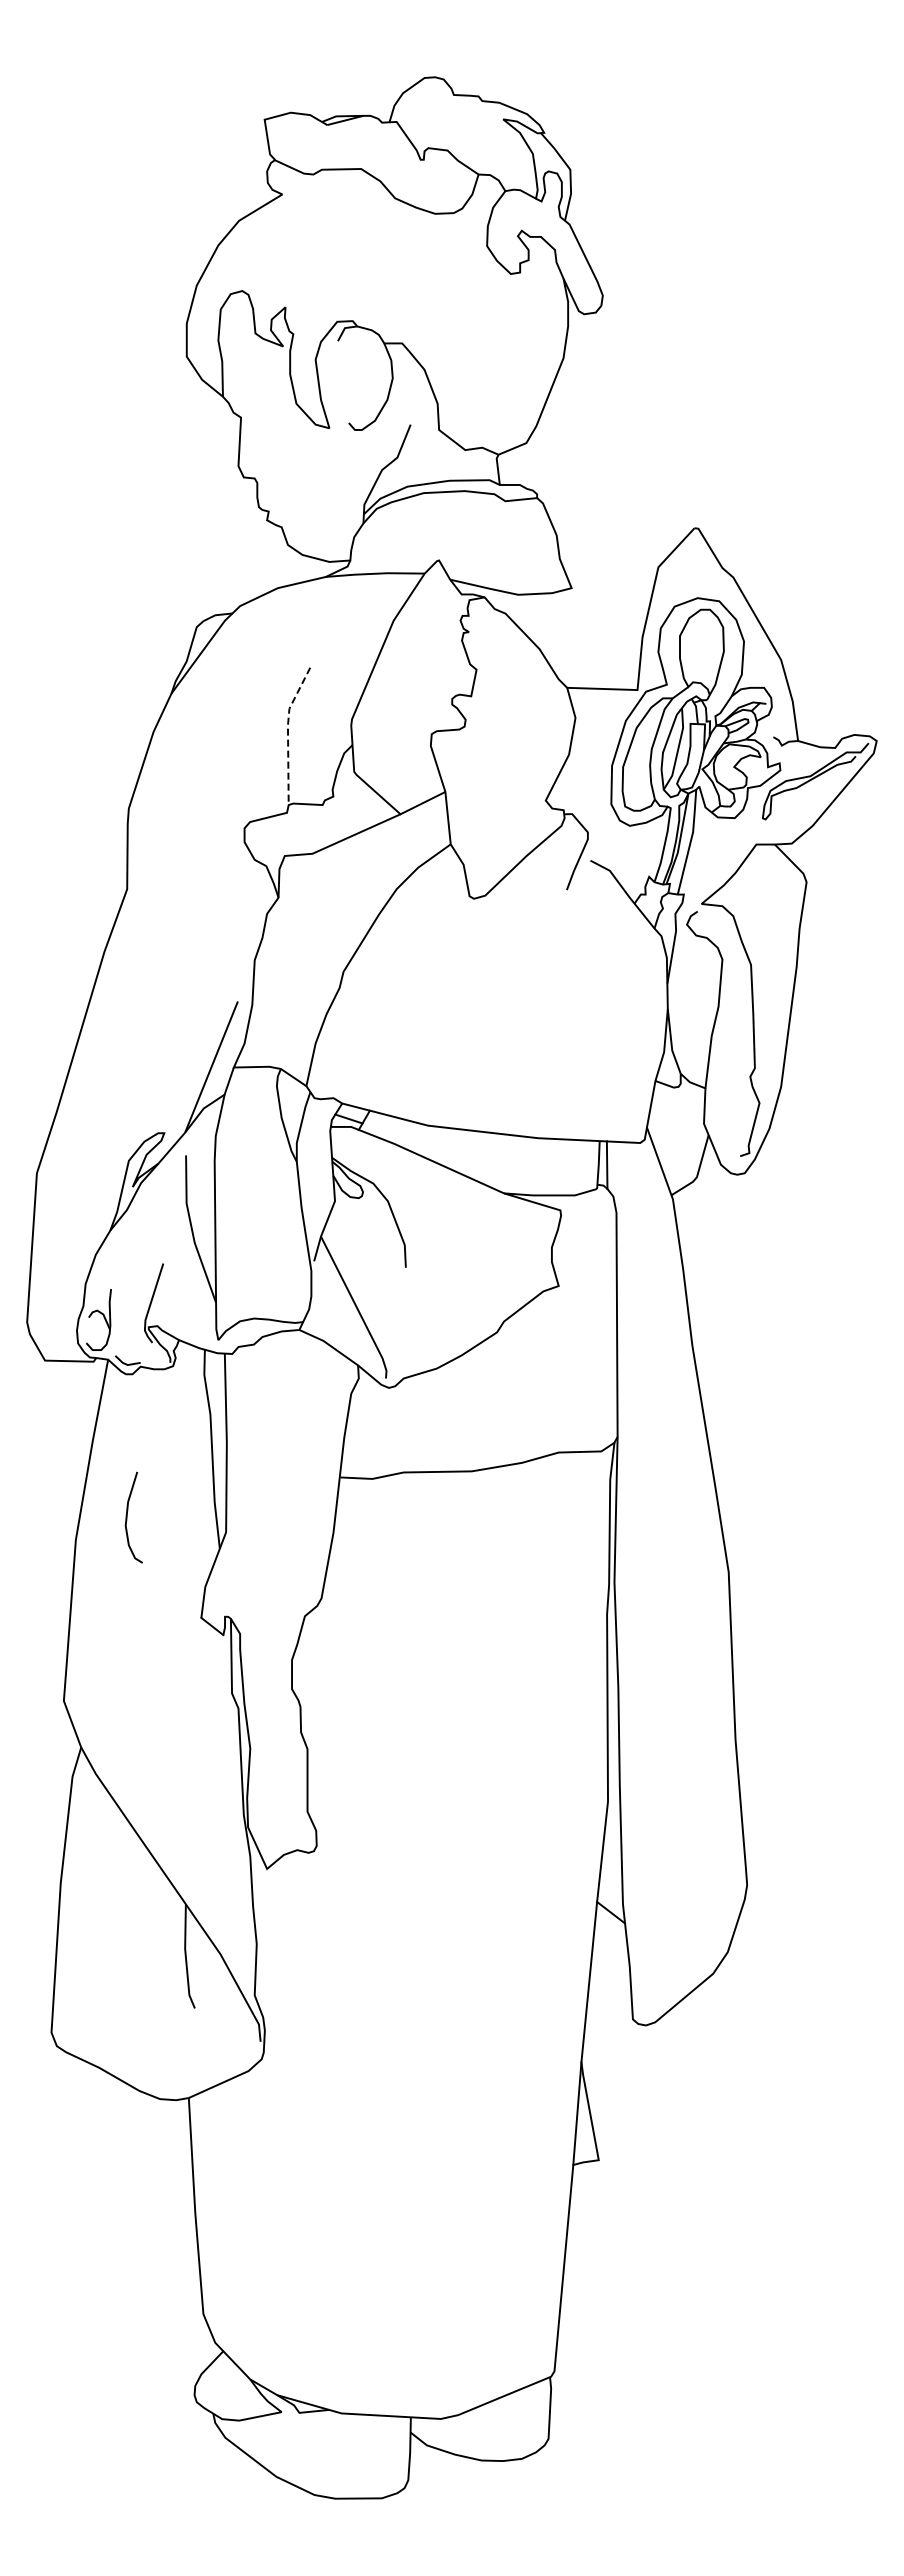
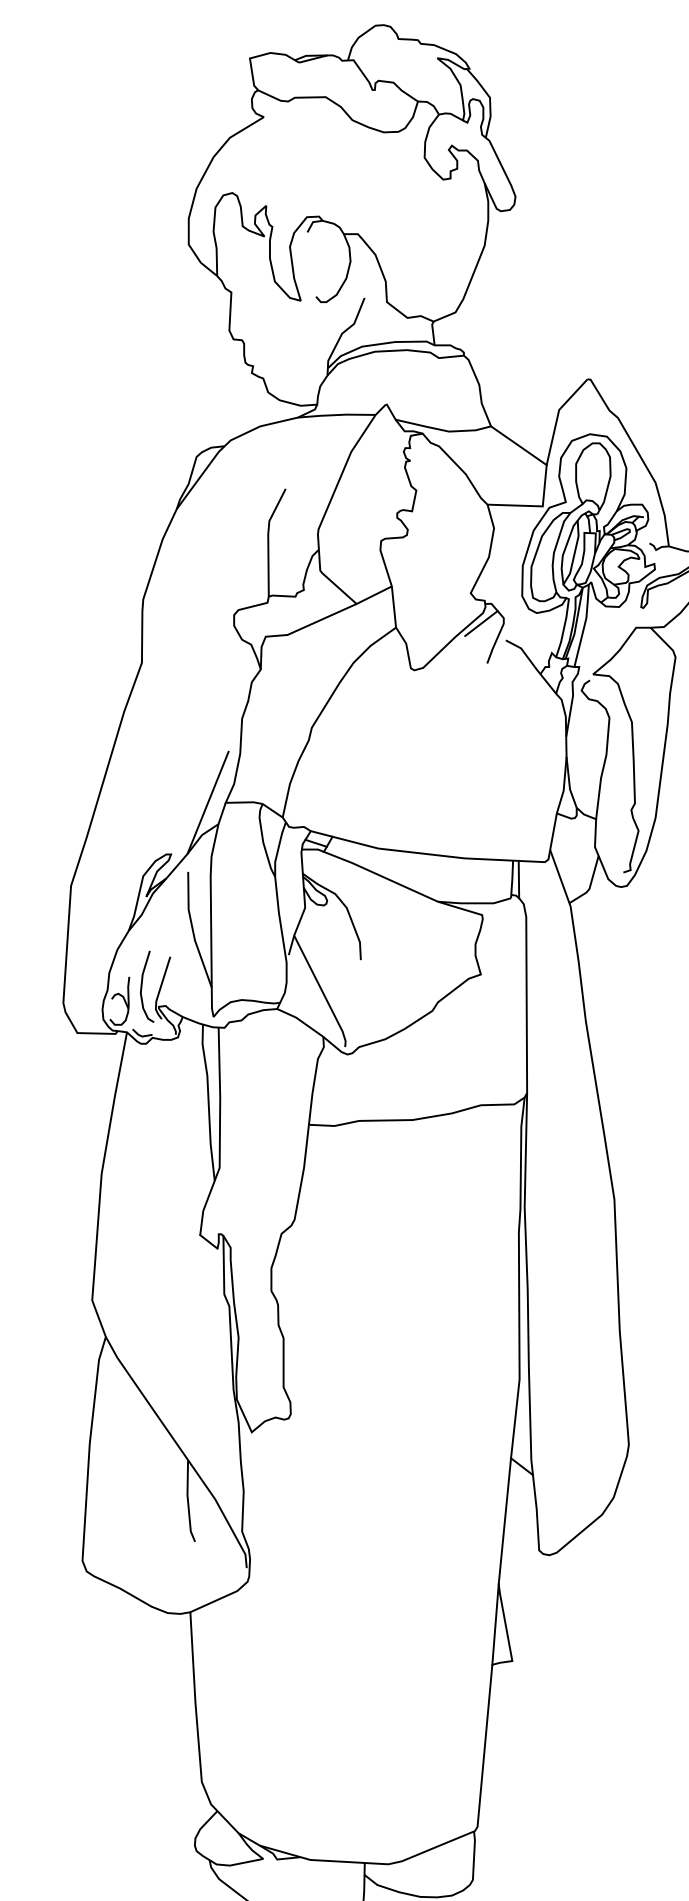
line: (606, 612) -> (518, 445), added
line: (288, 732) -> (268, 539), dashed -> solid
line: (559, 839) -> (481, 623), added
curve: (127, 1517) -> (142, 986), moved

